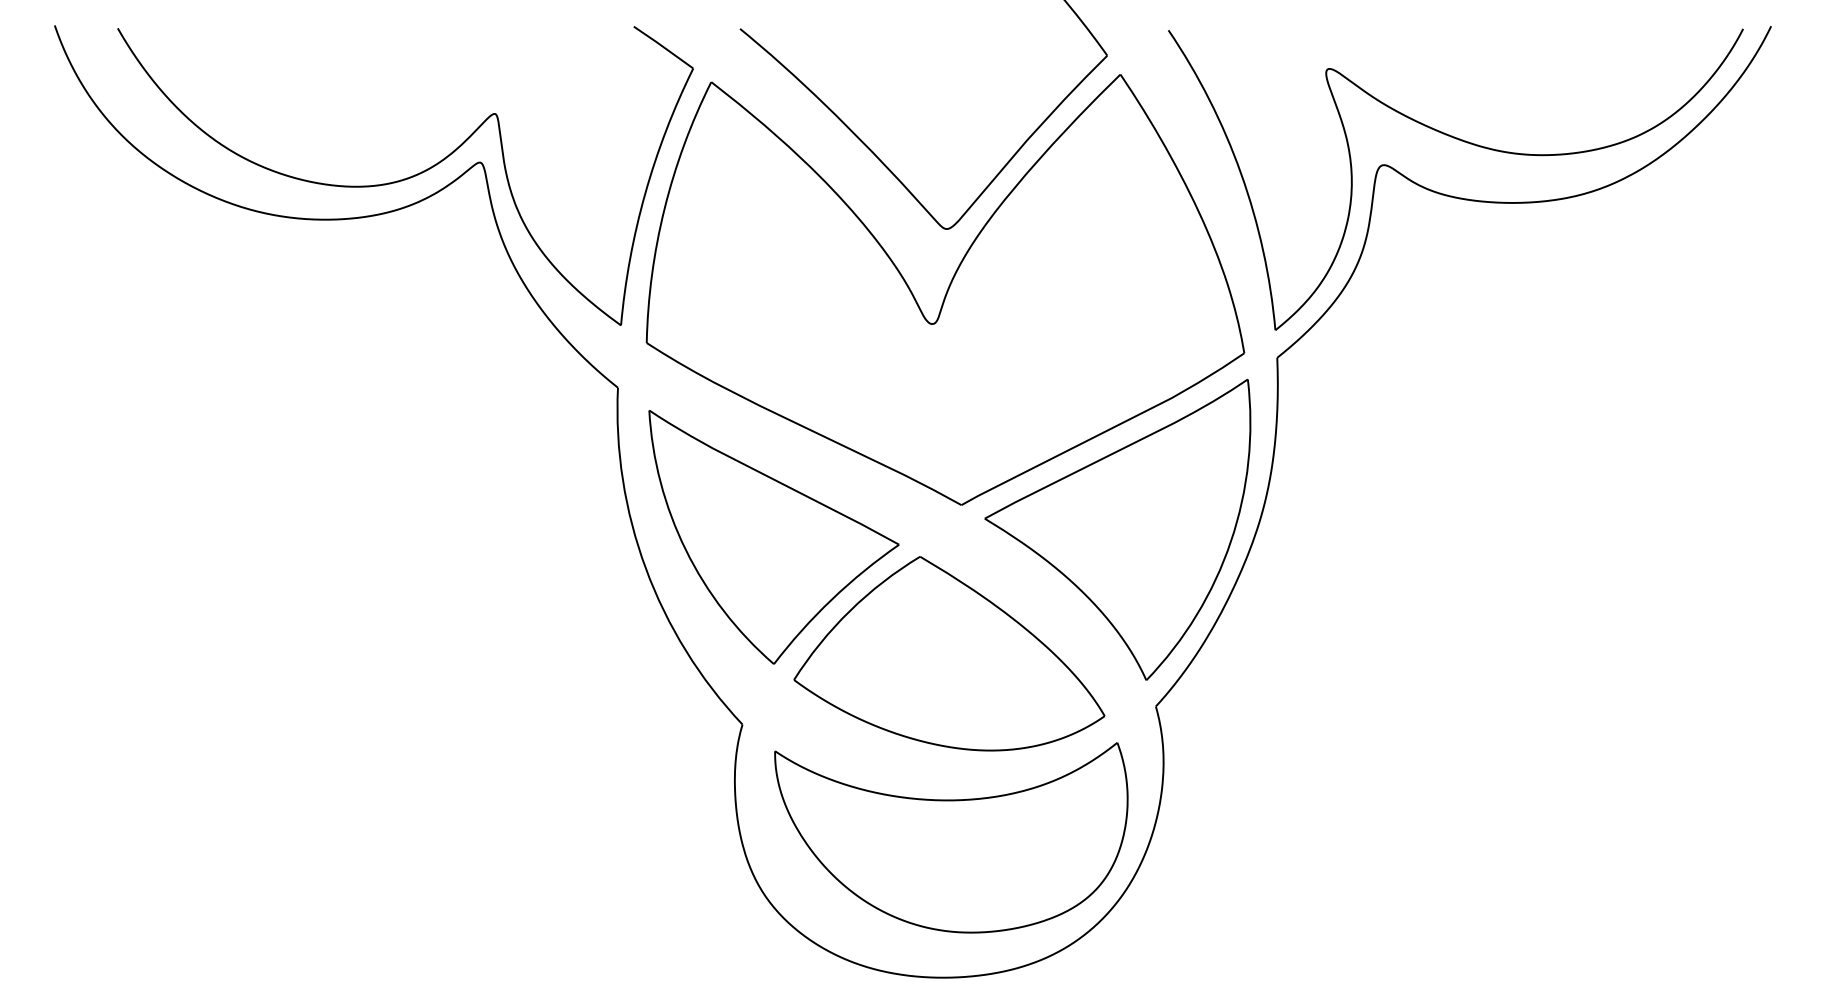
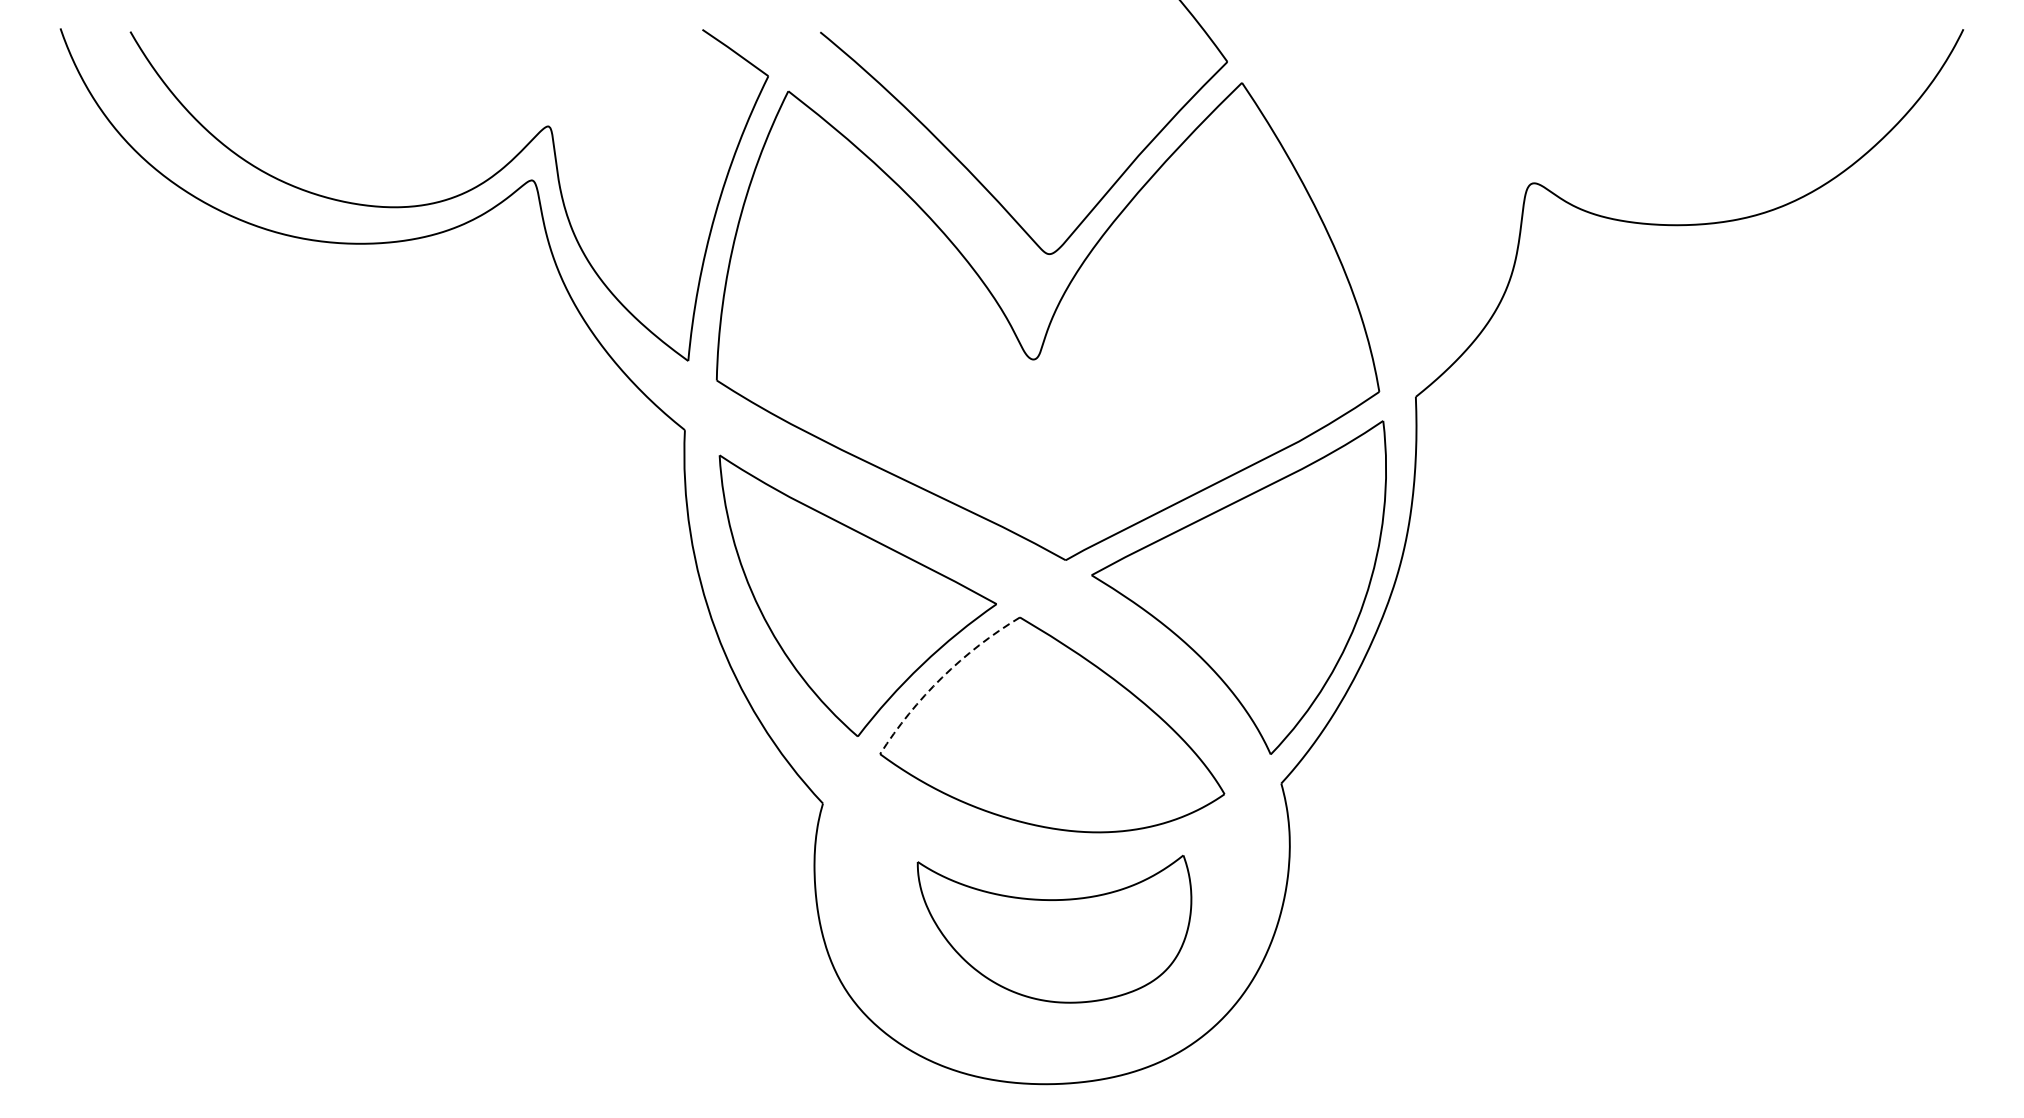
part: (1467, 143) -> (1626, 159), removed
arc: (849, 611) -> (941, 678), solid -> dashed
part: (951, 837) -> (1054, 928), size x0.7

